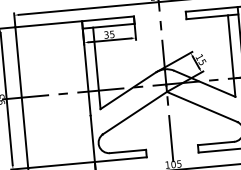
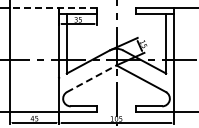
line: (74, 22) -> (53, 8), solid -> dashed
line: (135, 112) -> (92, 78), solid -> dashed

